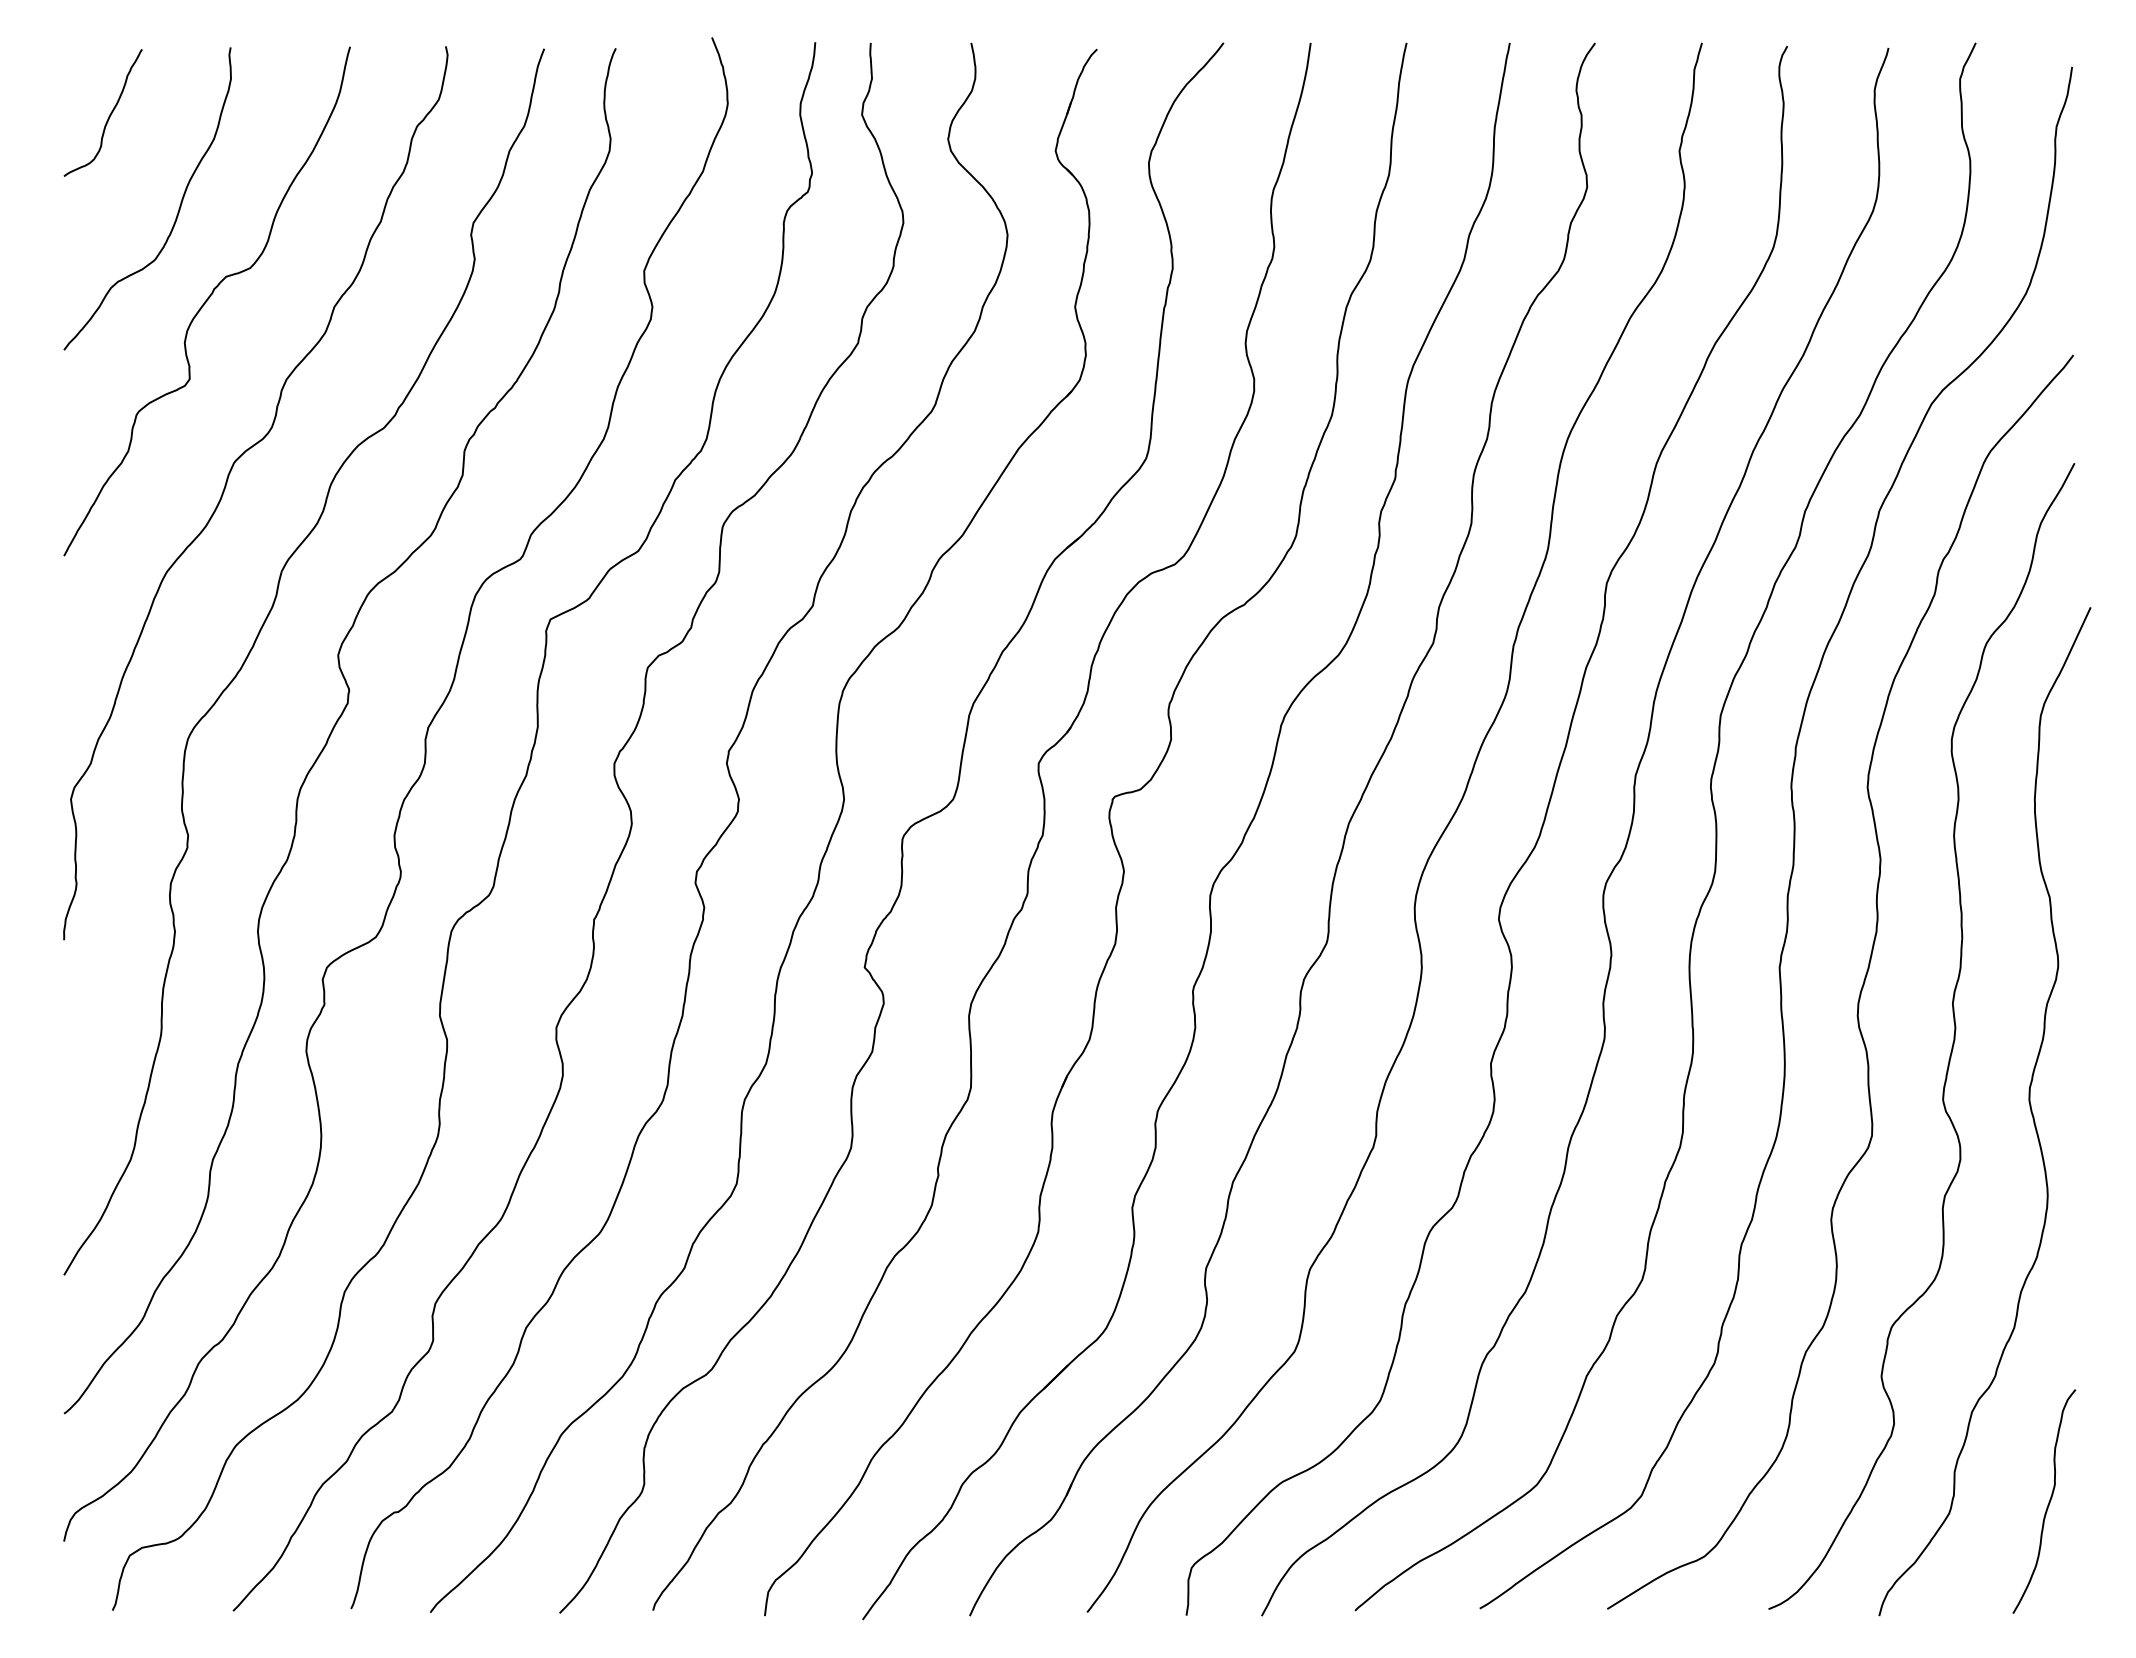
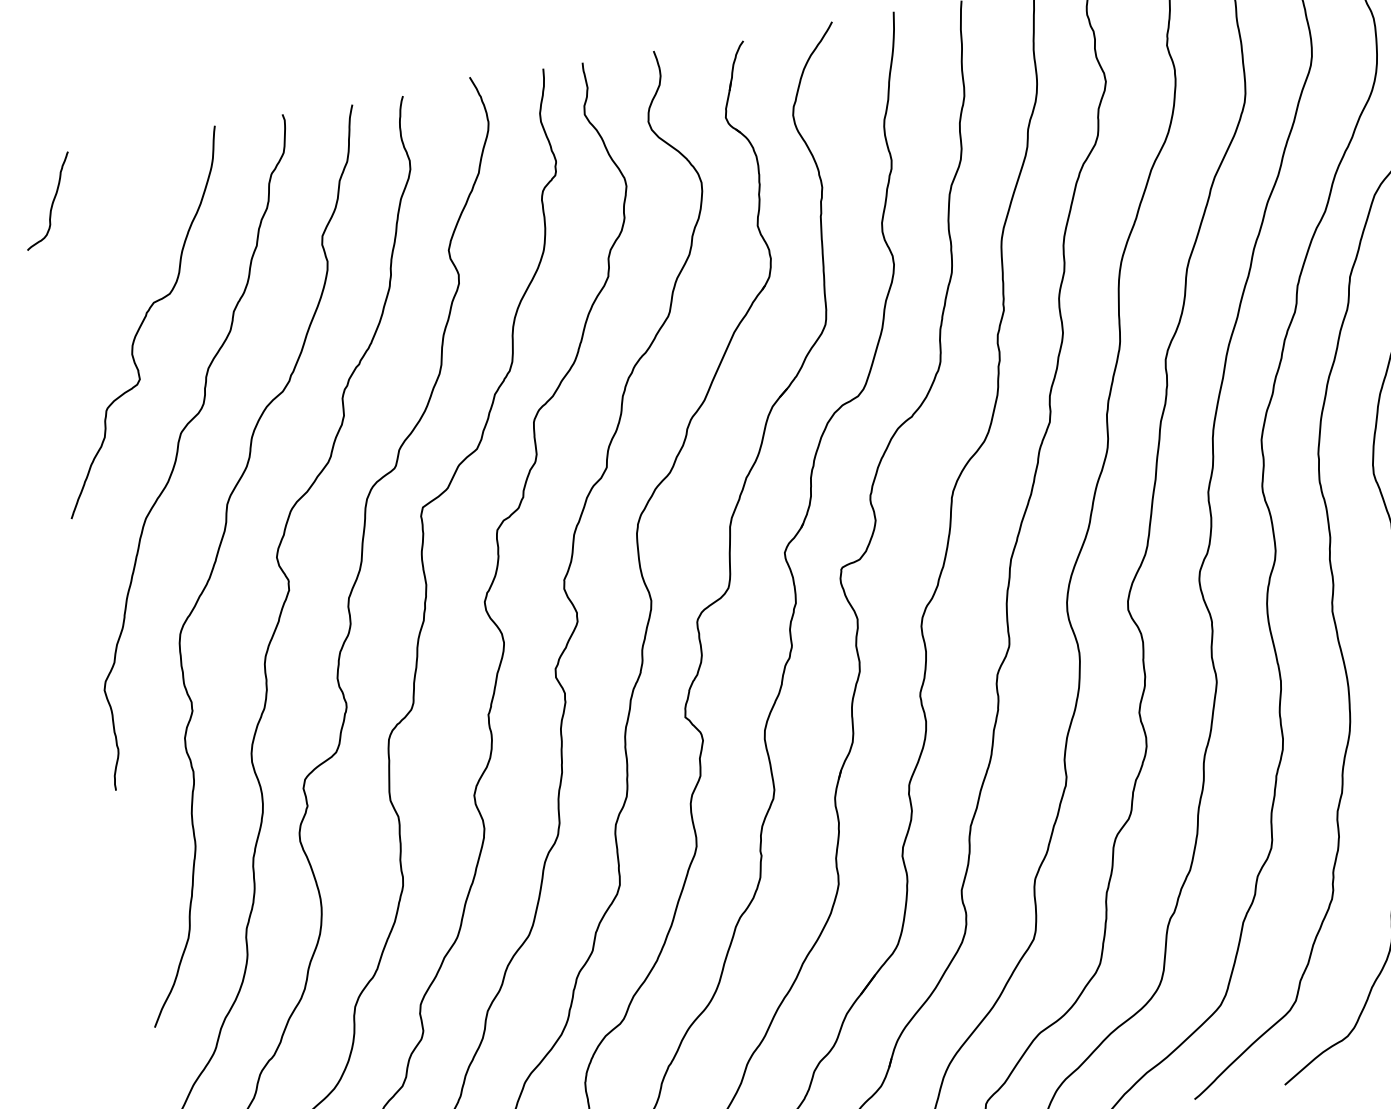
curve: (178, 208) -> (112, 259), removed

